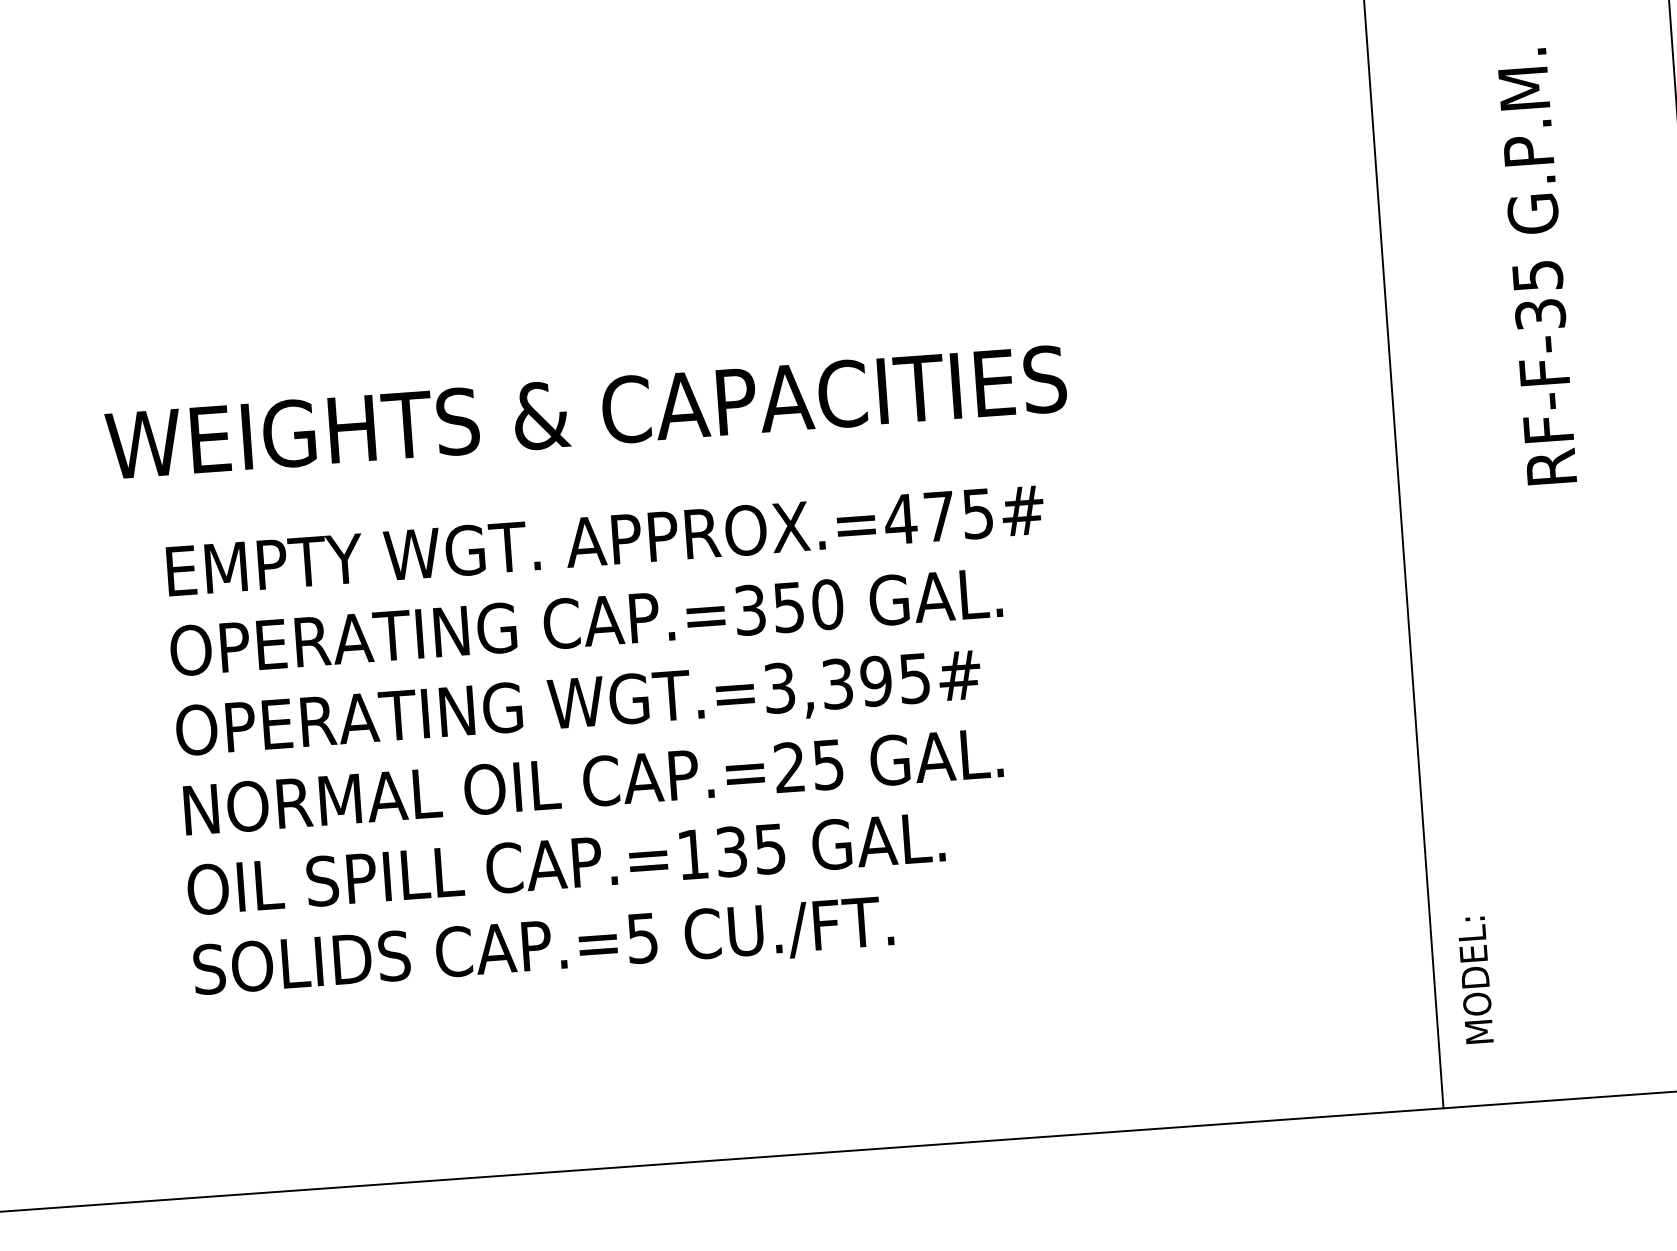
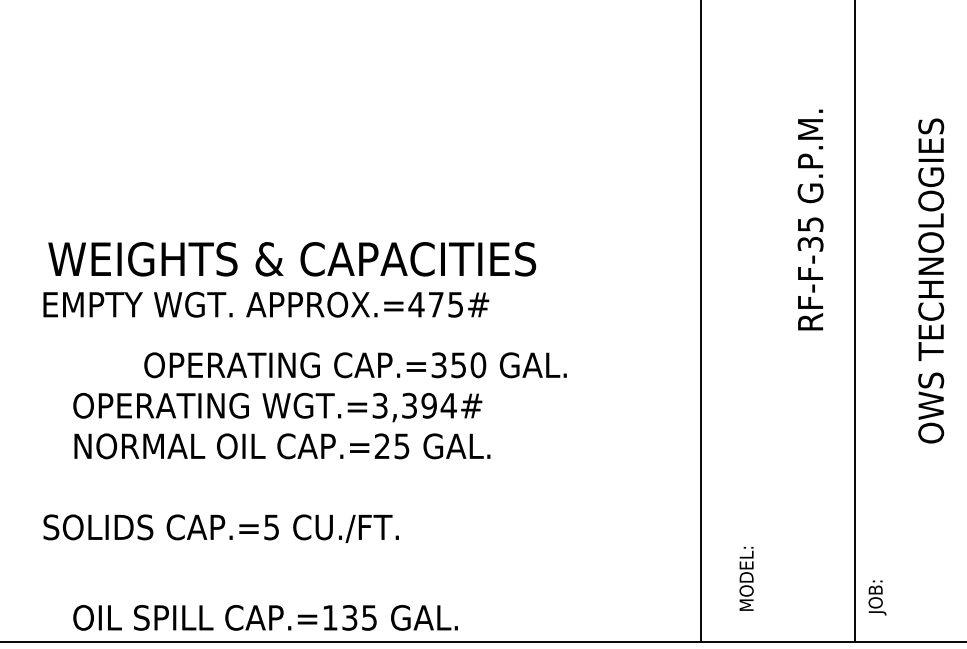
text: (1536, 265) -> (810, 219), moved
text: (605, 539) -> (266, 304), moved
text: (586, 622) -> (355, 365), moved
text: (914, 677) -> (448, 405), WGT.=3,395# -> WGT.=3,394#
text: (565, 862) -> (265, 617), moved
text: (542, 947) -> (220, 528), moved
text: (1475, 979) -> (746, 578), moved

